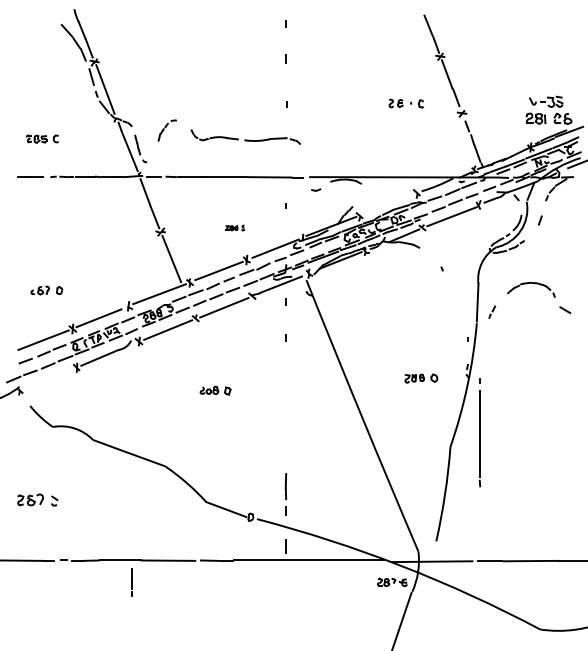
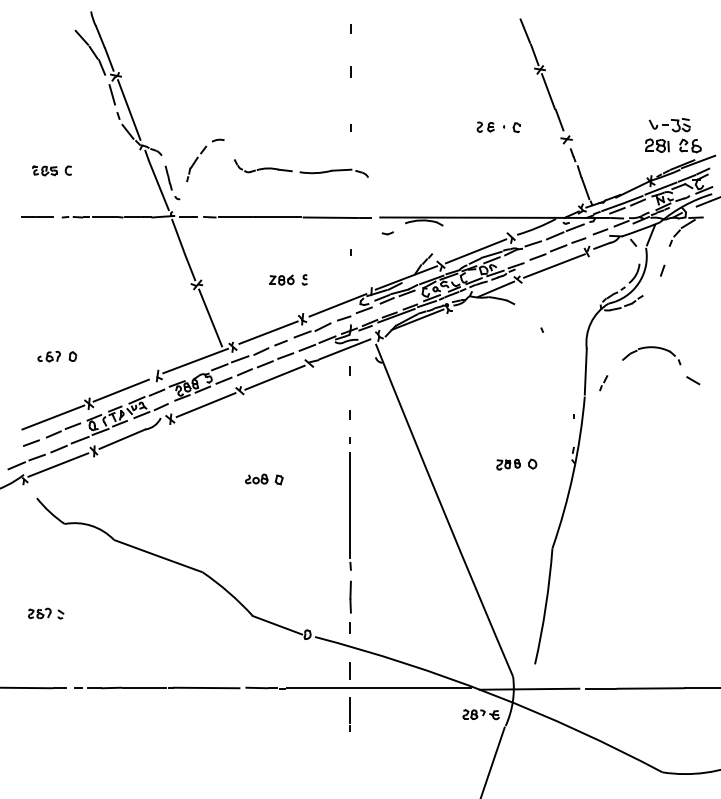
part: (167, 130) -> (205, 160), size x1.67
line: (387, 204) -> (475, 251), added
part: (234, 227) -> (287, 279), size x1.67
line: (47, 378) -> (58, 464), added
part: (479, 432) -> (350, 503), moved
part: (37, 499) -> (45, 612), size x0.71
line: (131, 582) -> (350, 714), moved

